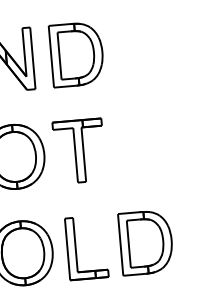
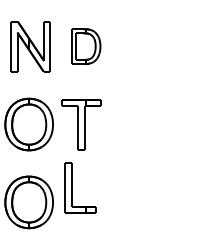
part: (76, 54) -> (85, 46), size x0.7
part: (145, 242) -> (128, 202), removed
part: (76, 247) -> (72, 187), moved

